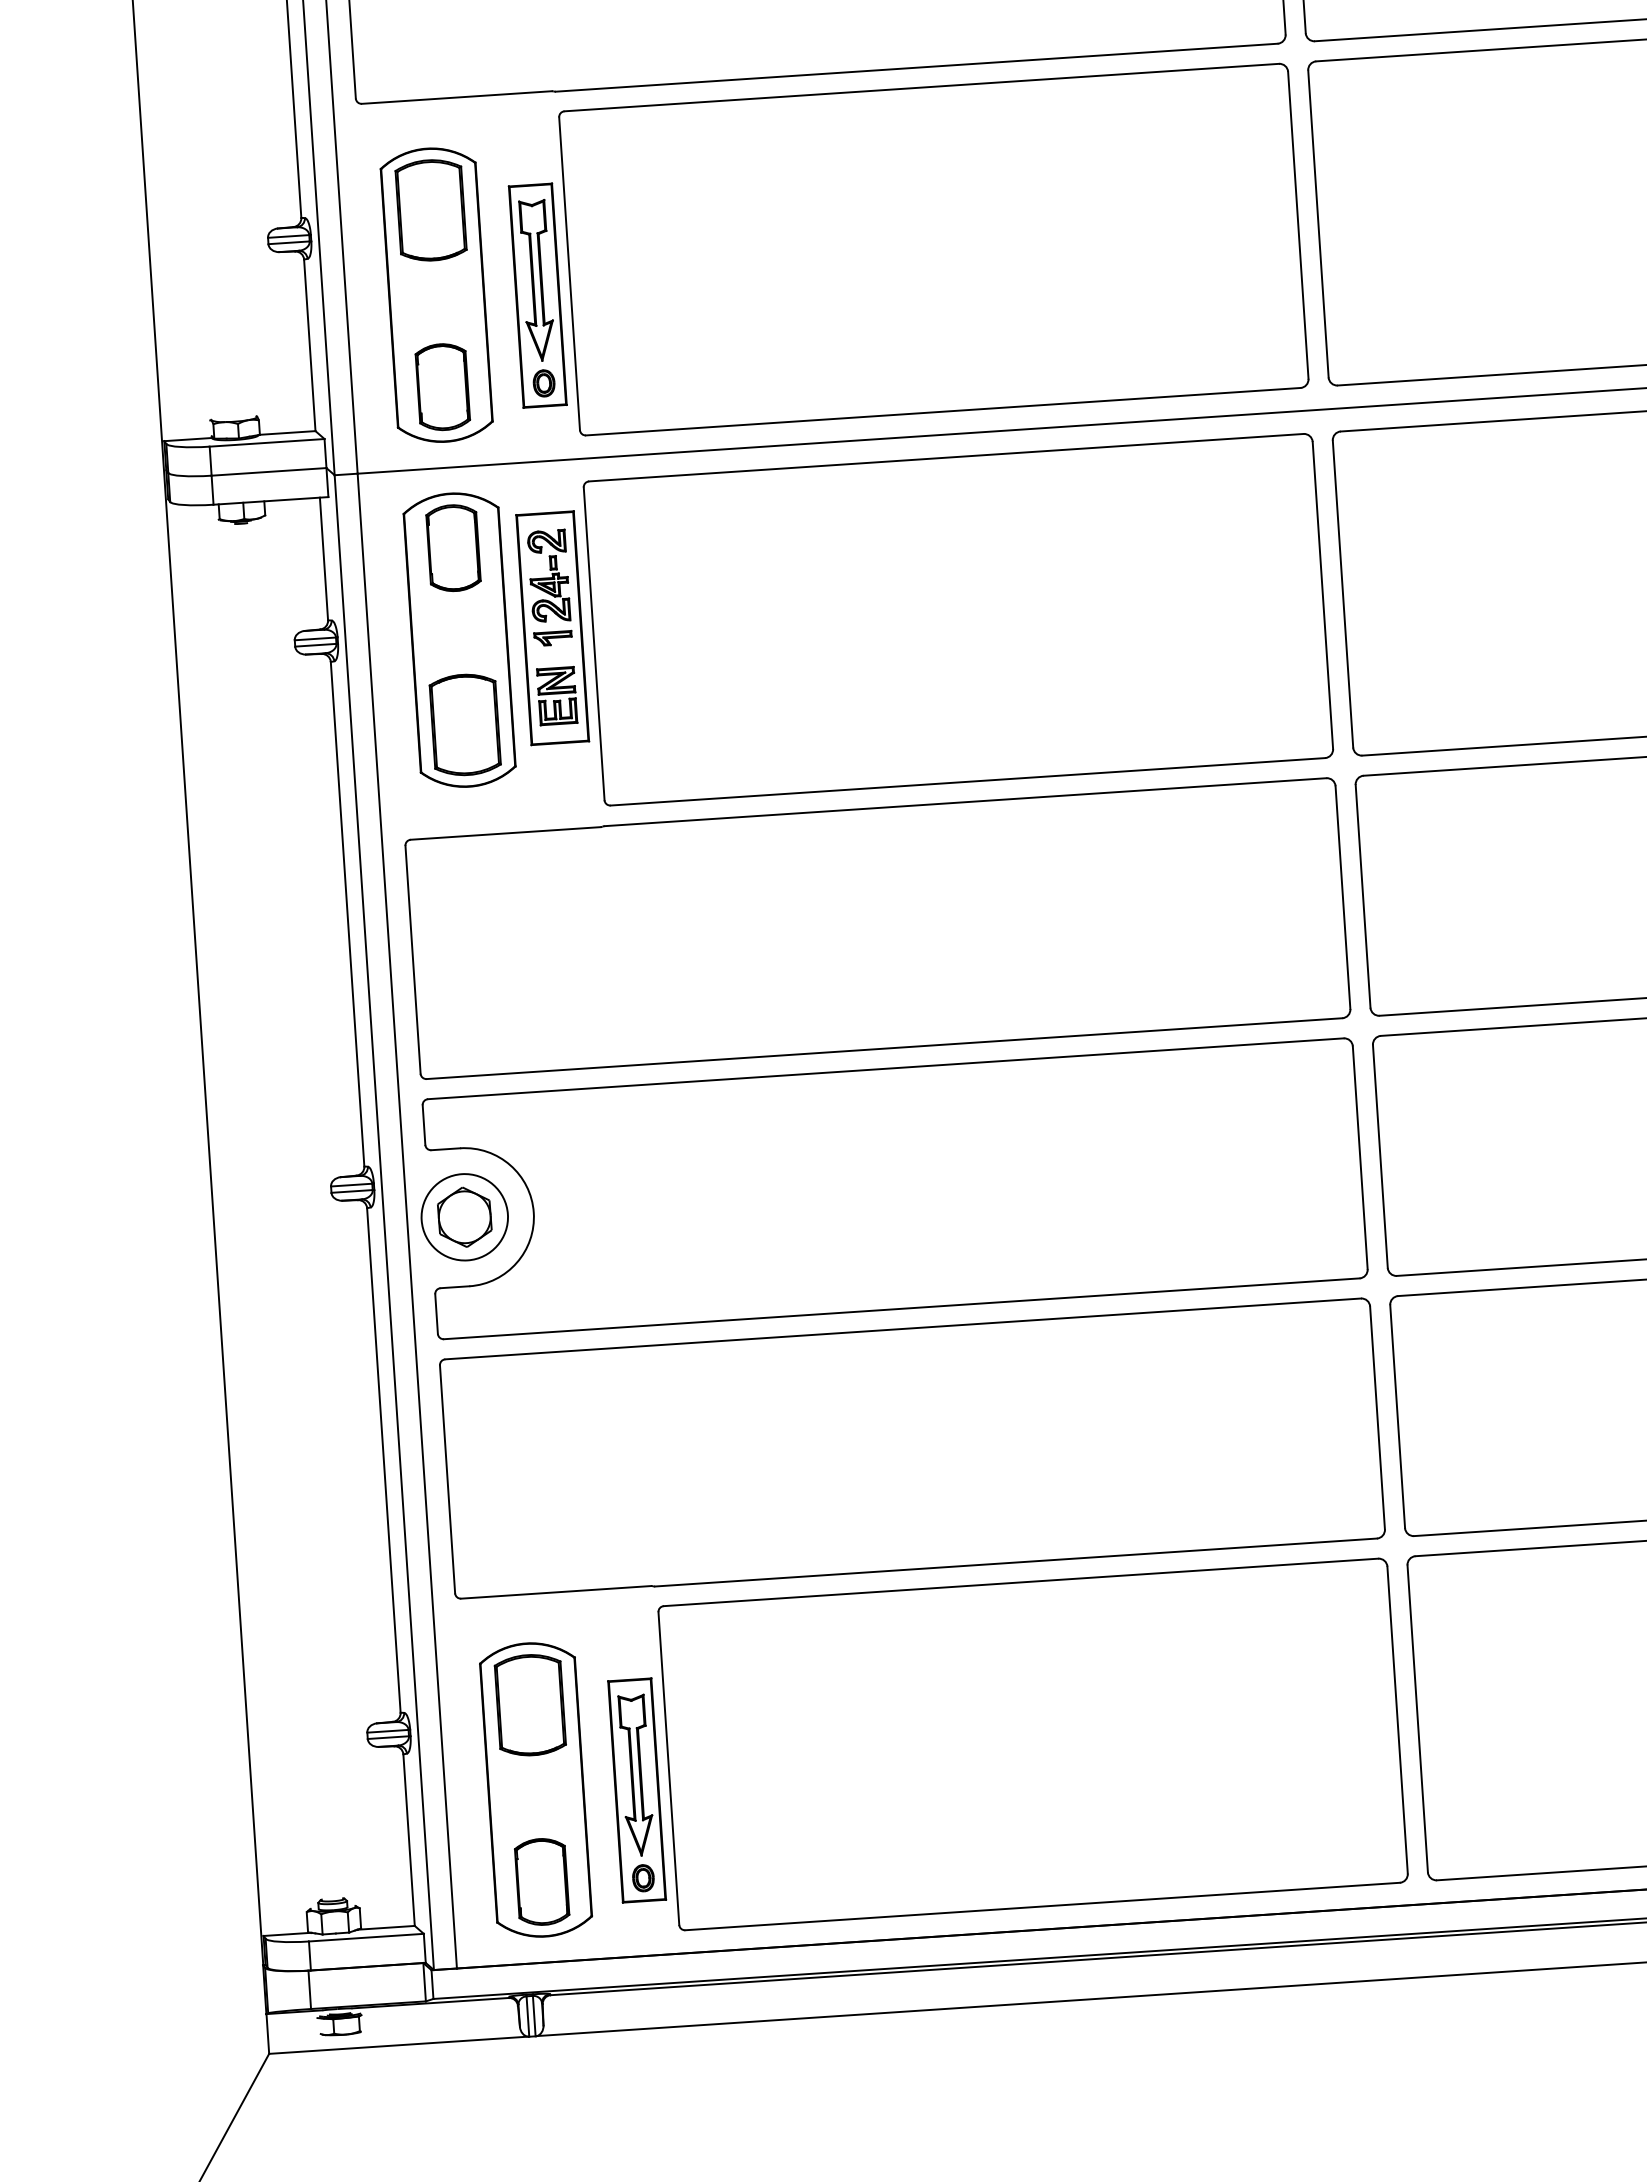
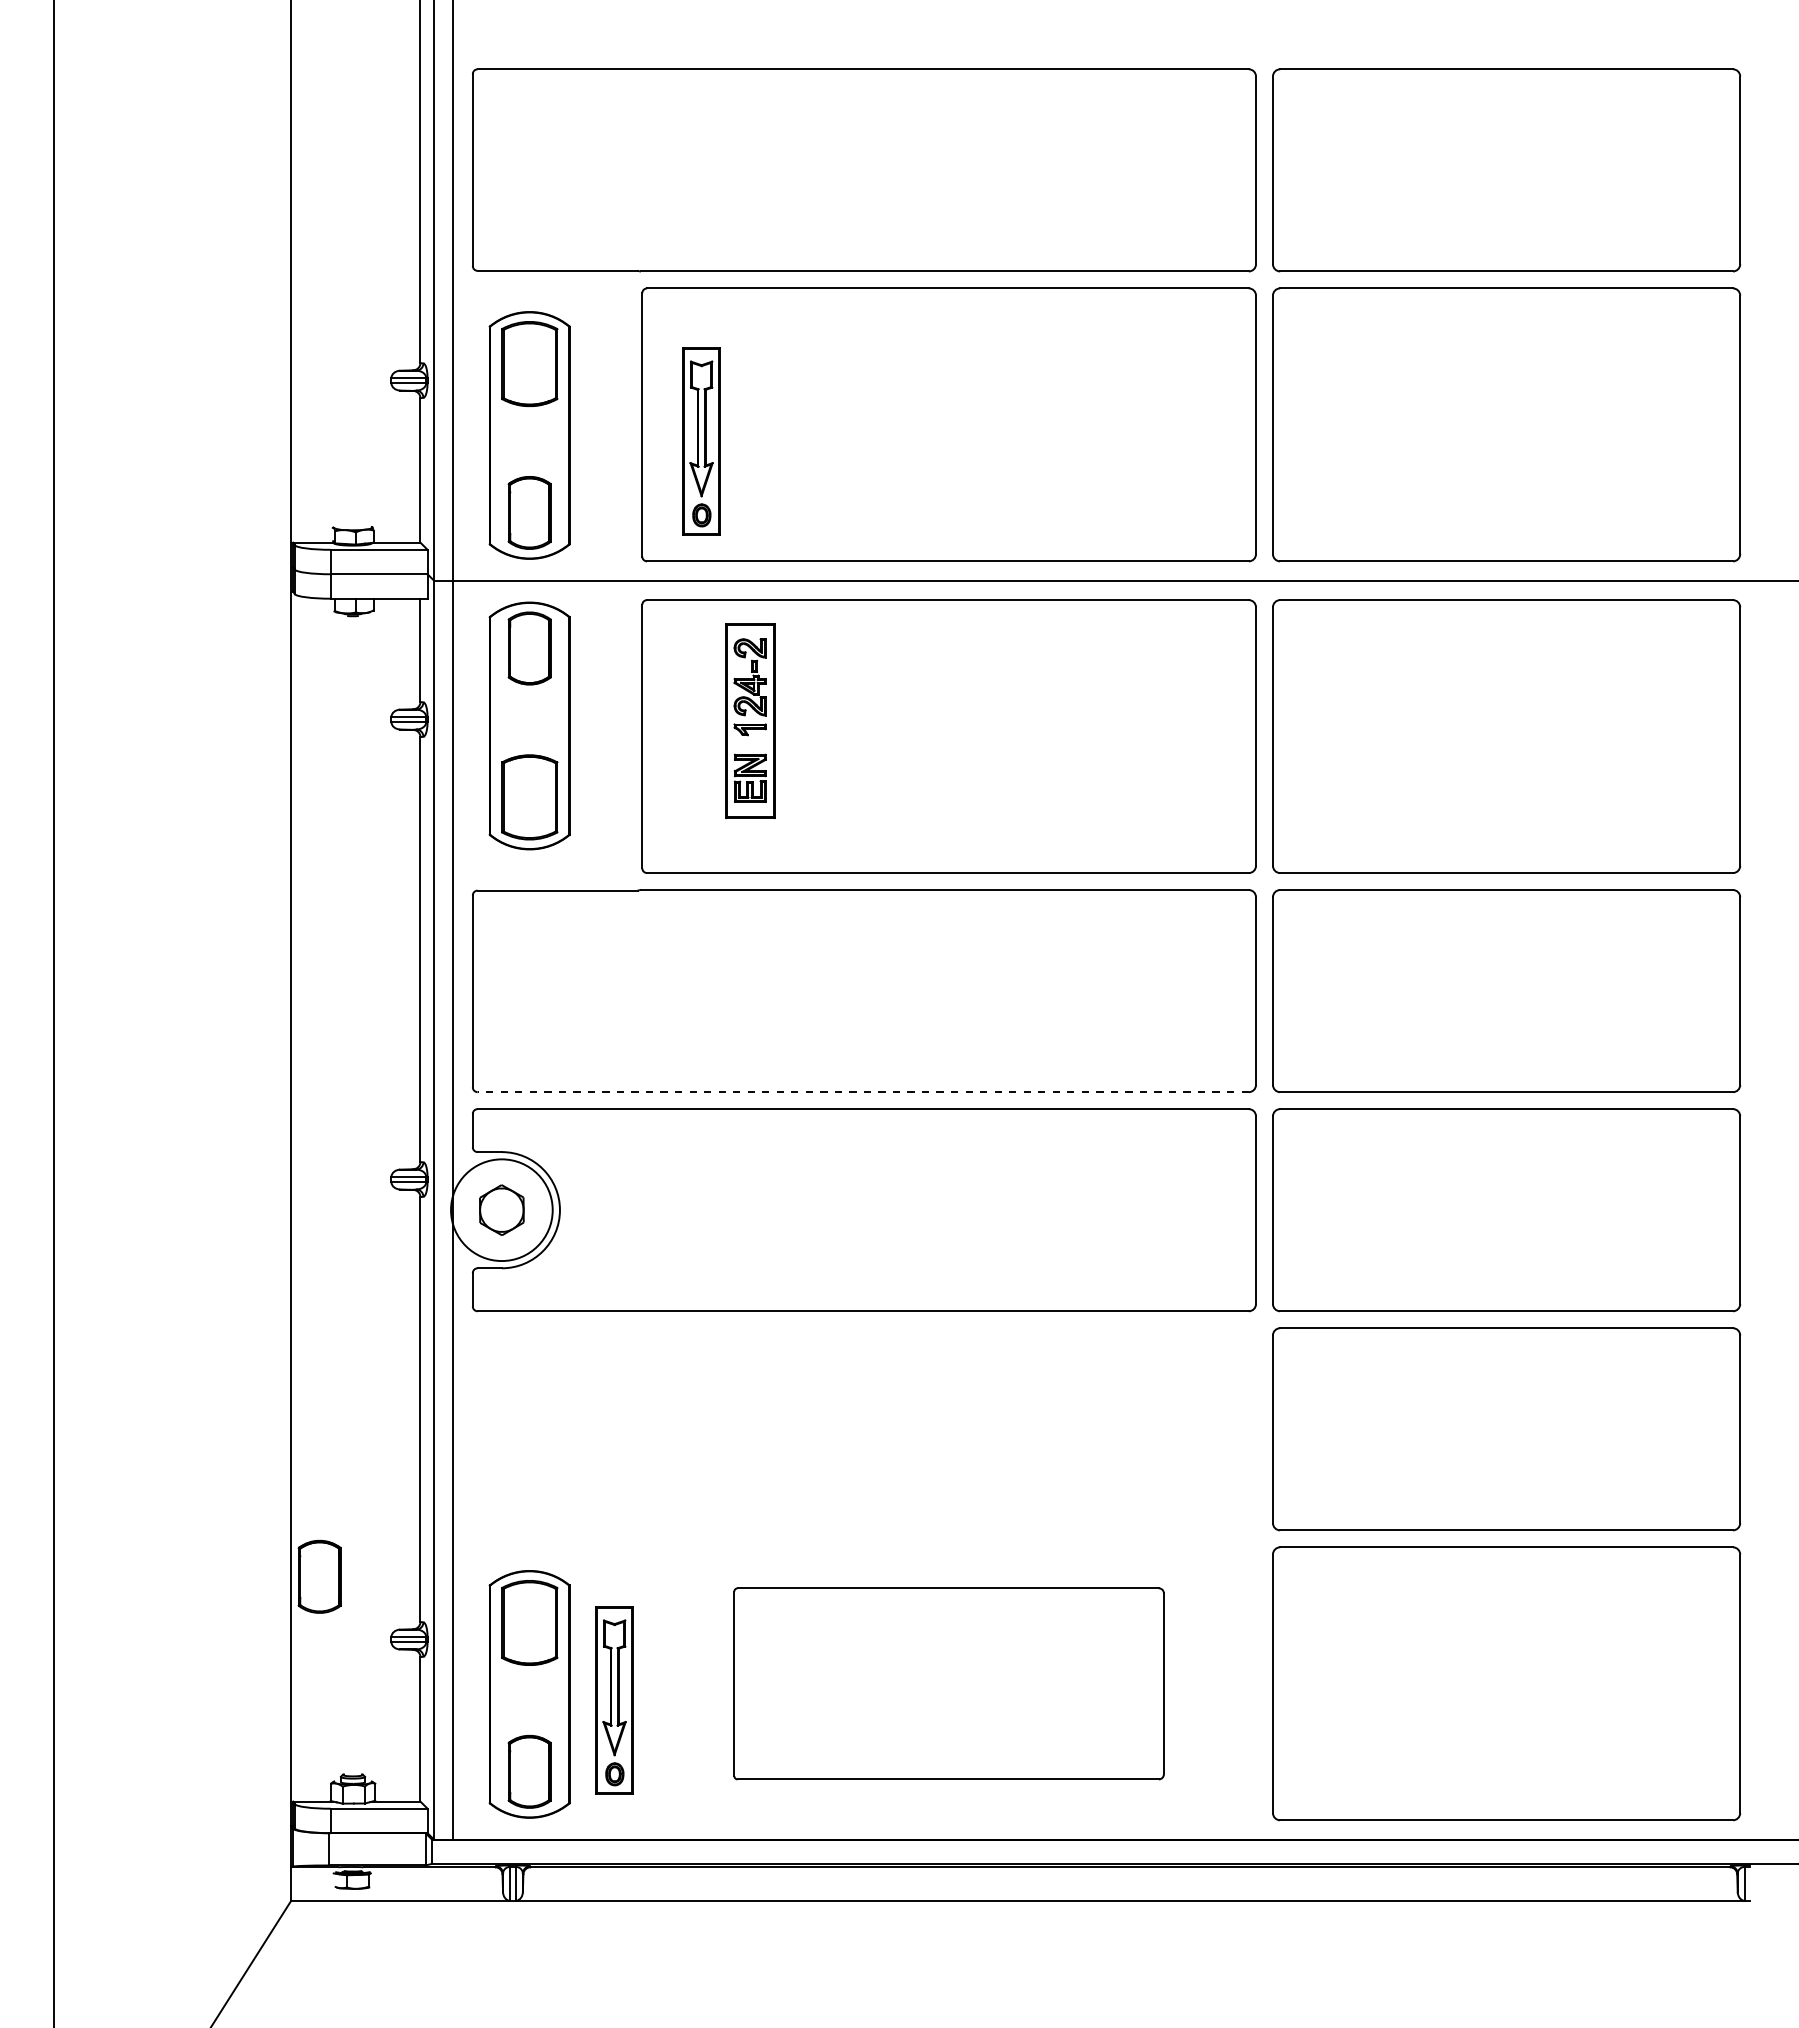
part: (537, 295) -> (701, 441), moved
part: (552, 628) -> (750, 721), moved
line: (884, 1049) -> (863, 1092), solid -> dashed
circle: (464, 1216) -> (501, 1209), size x1.4
part: (912, 1449) -> (864, 1429), removed
part: (277, 1666) -> (319, 1576), added
part: (1032, 1744) -> (948, 1683), size x0.7

